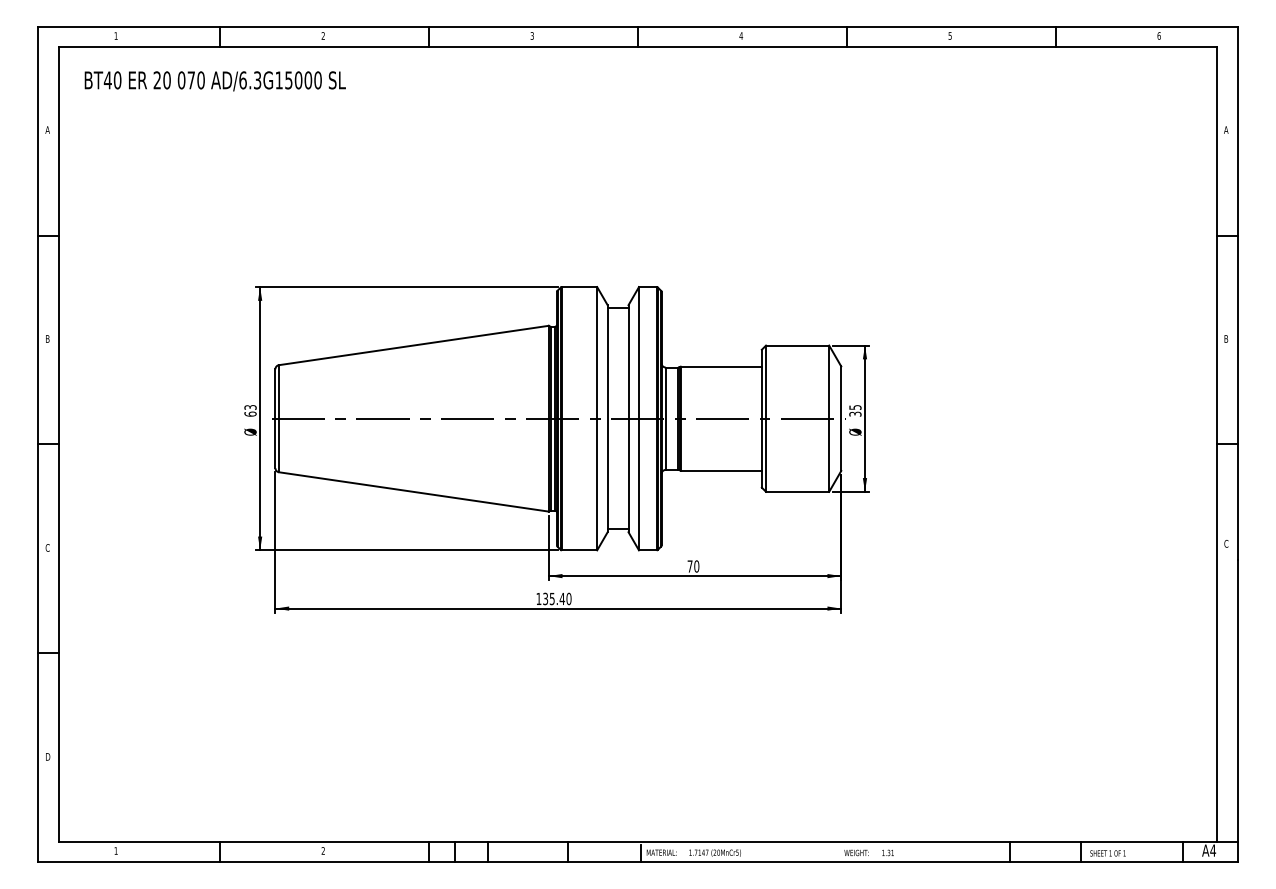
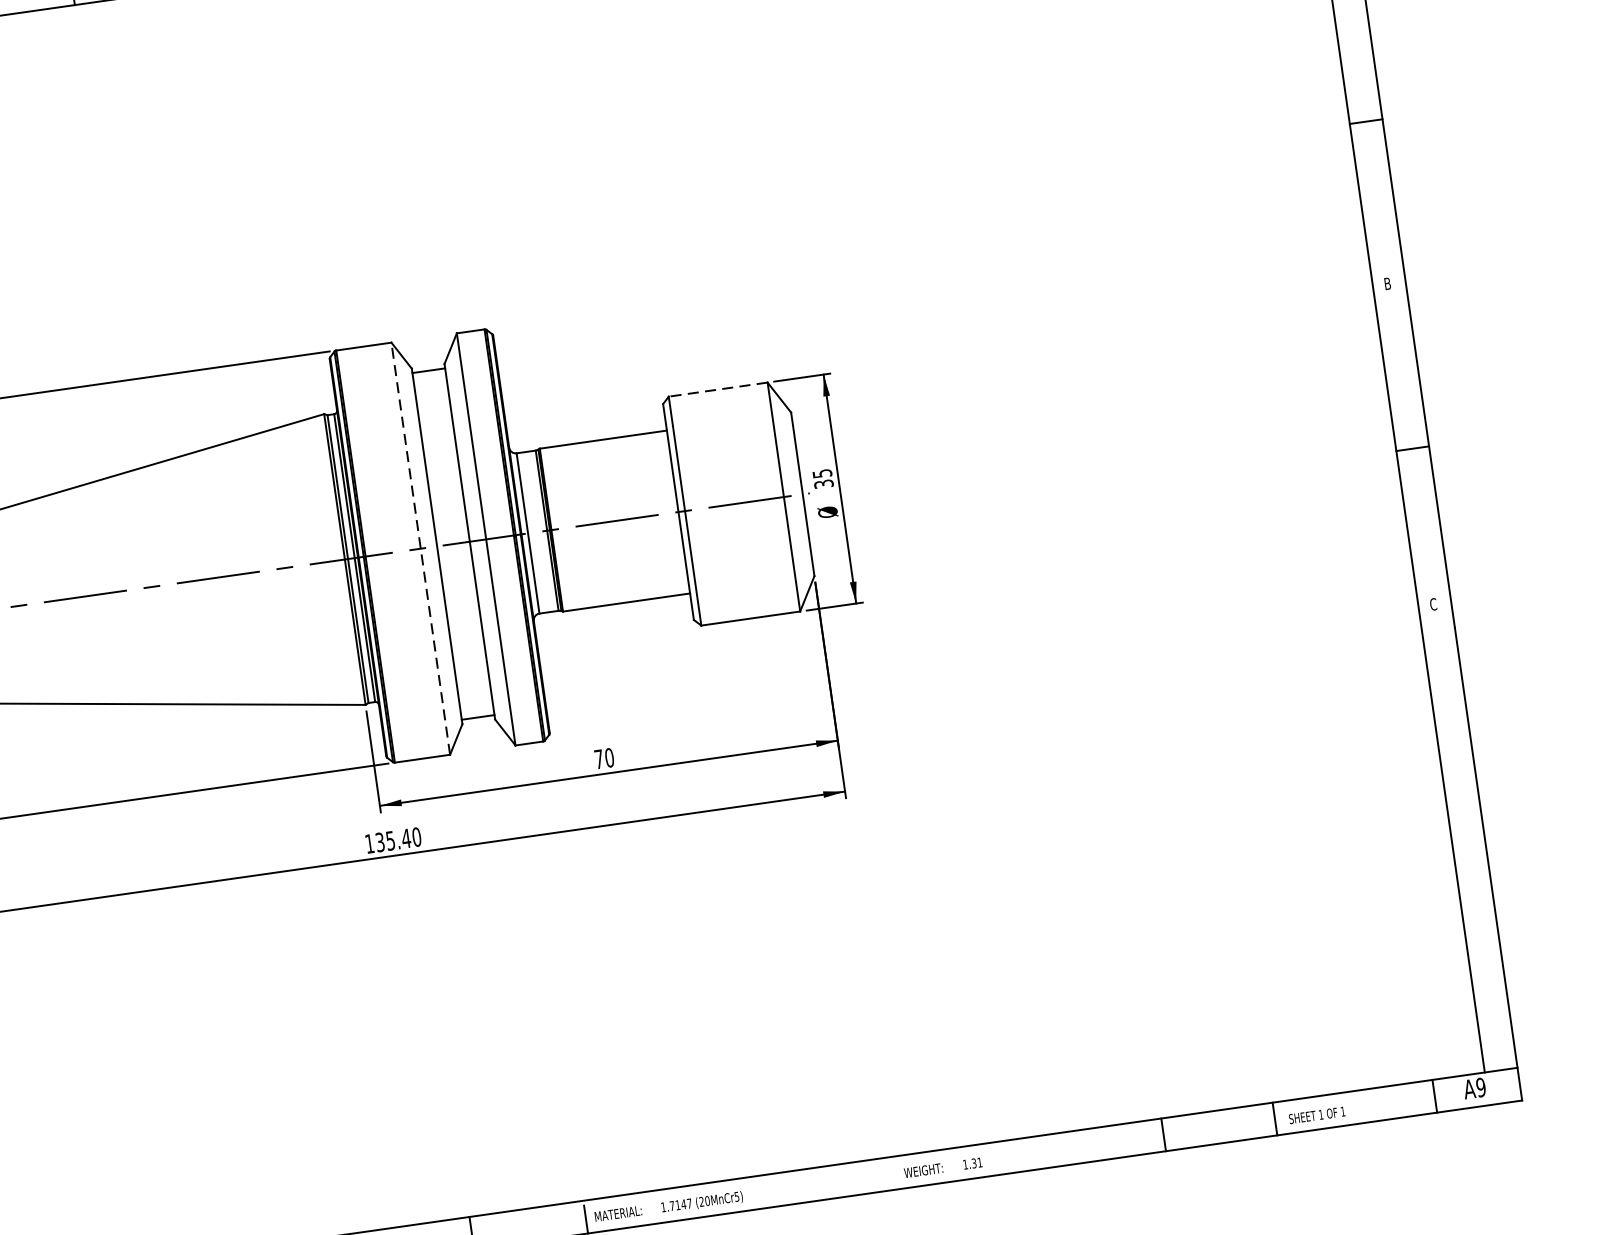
line: (797, 345) -> (717, 389), solid -> dashed
line: (597, 418) -> (421, 548), solid -> dashed
text: (1213, 850) -> (1481, 1087), A4 -> A9

